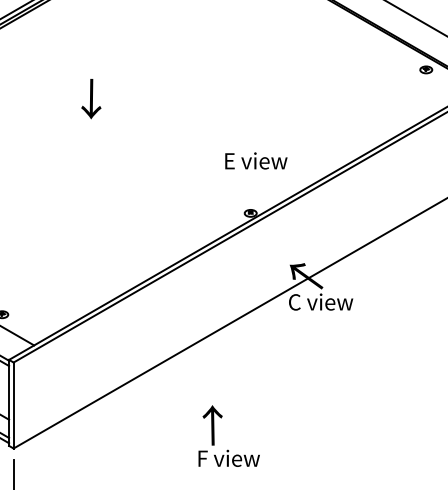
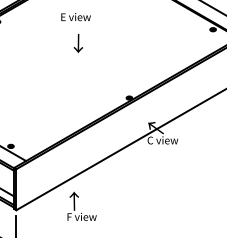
text: (89, 98) -> (77, 43), moved
text: (255, 161) -> (75, 17), moved
text: (227, 434) -> (81, 205), moved

